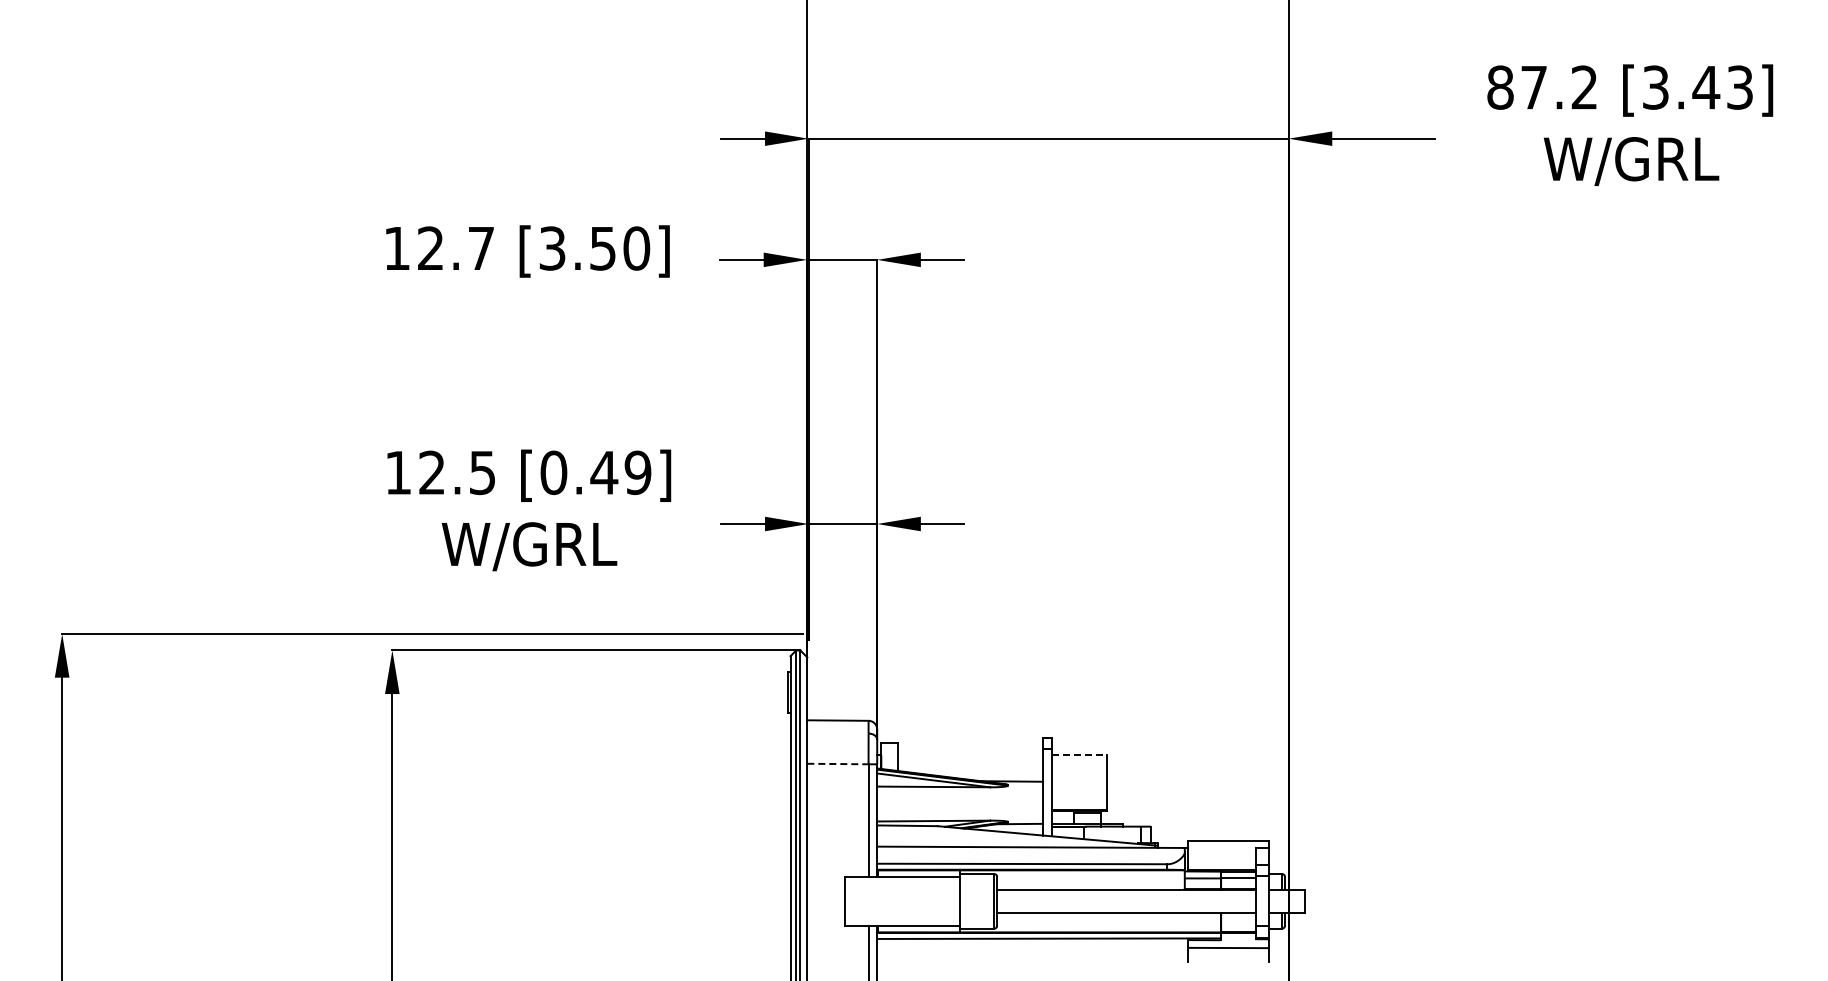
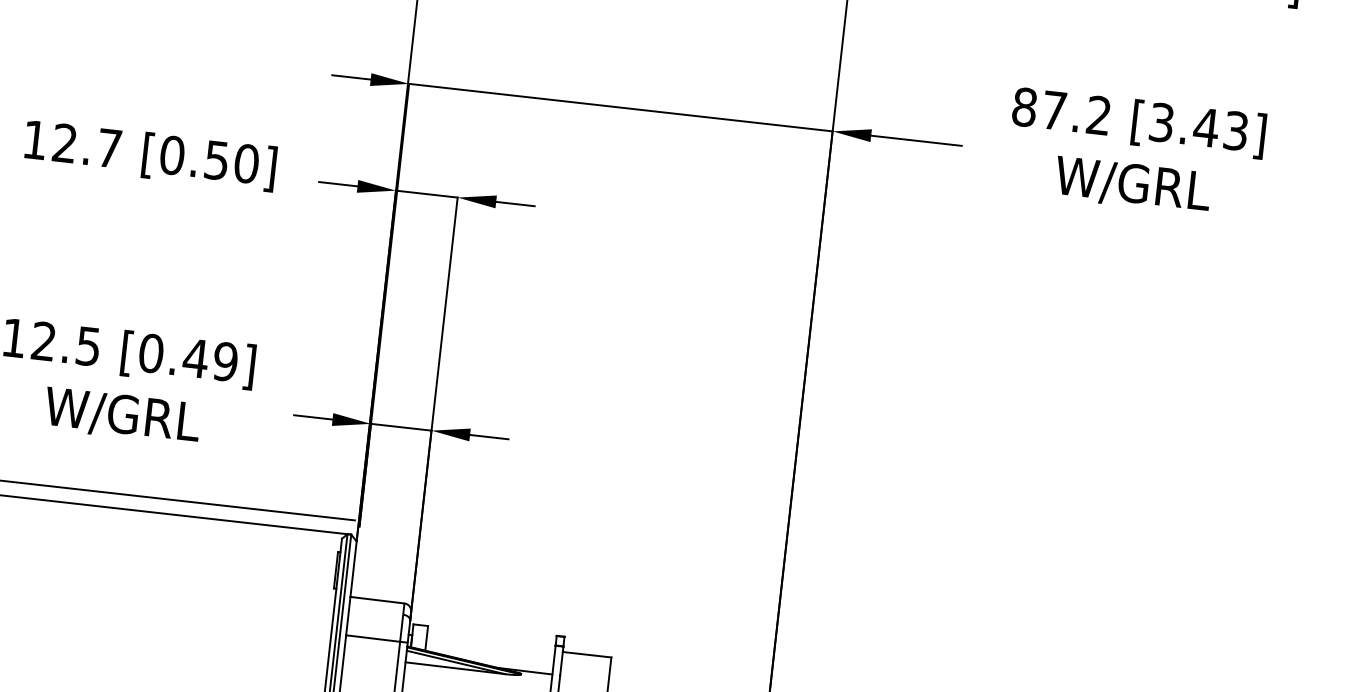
text: (552, 248) -> (172, 155), [3.50] -> [0.50]
line: (1079, 755) -> (587, 654), dashed -> solid
line: (837, 764) -> (372, 638), dashed -> solid

